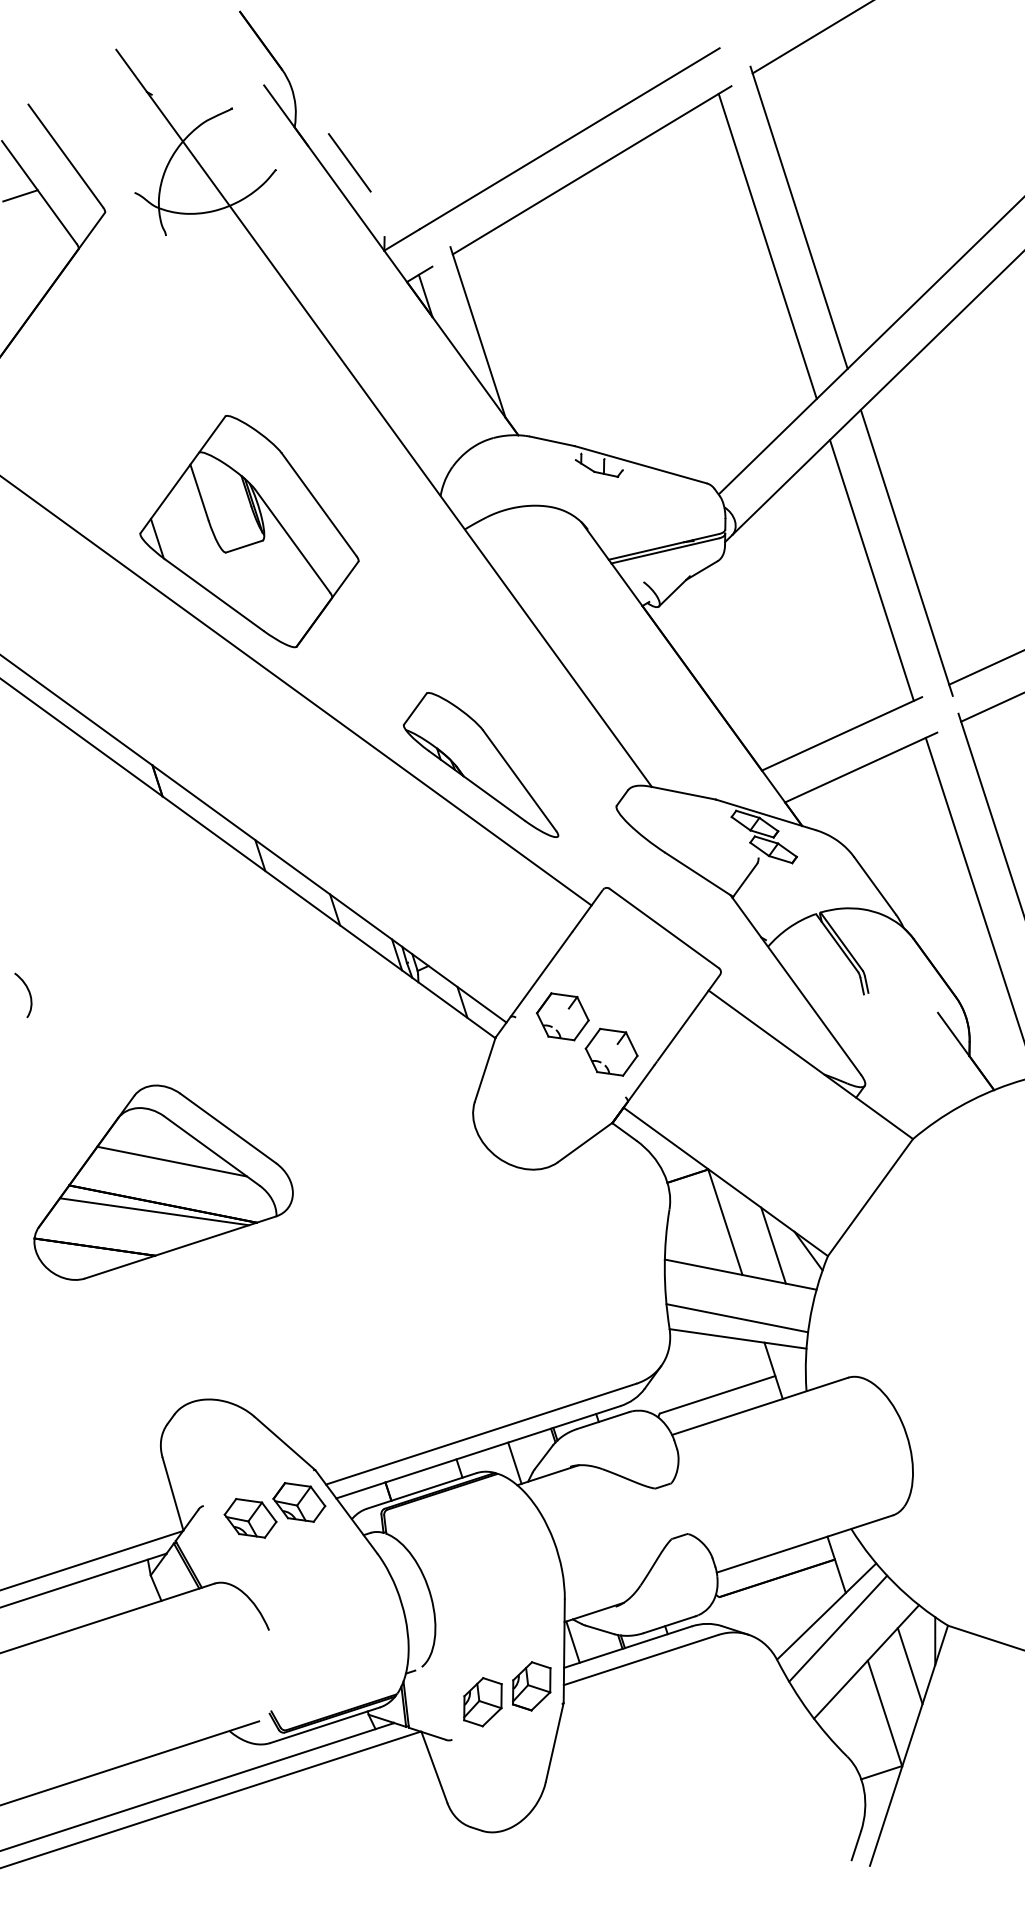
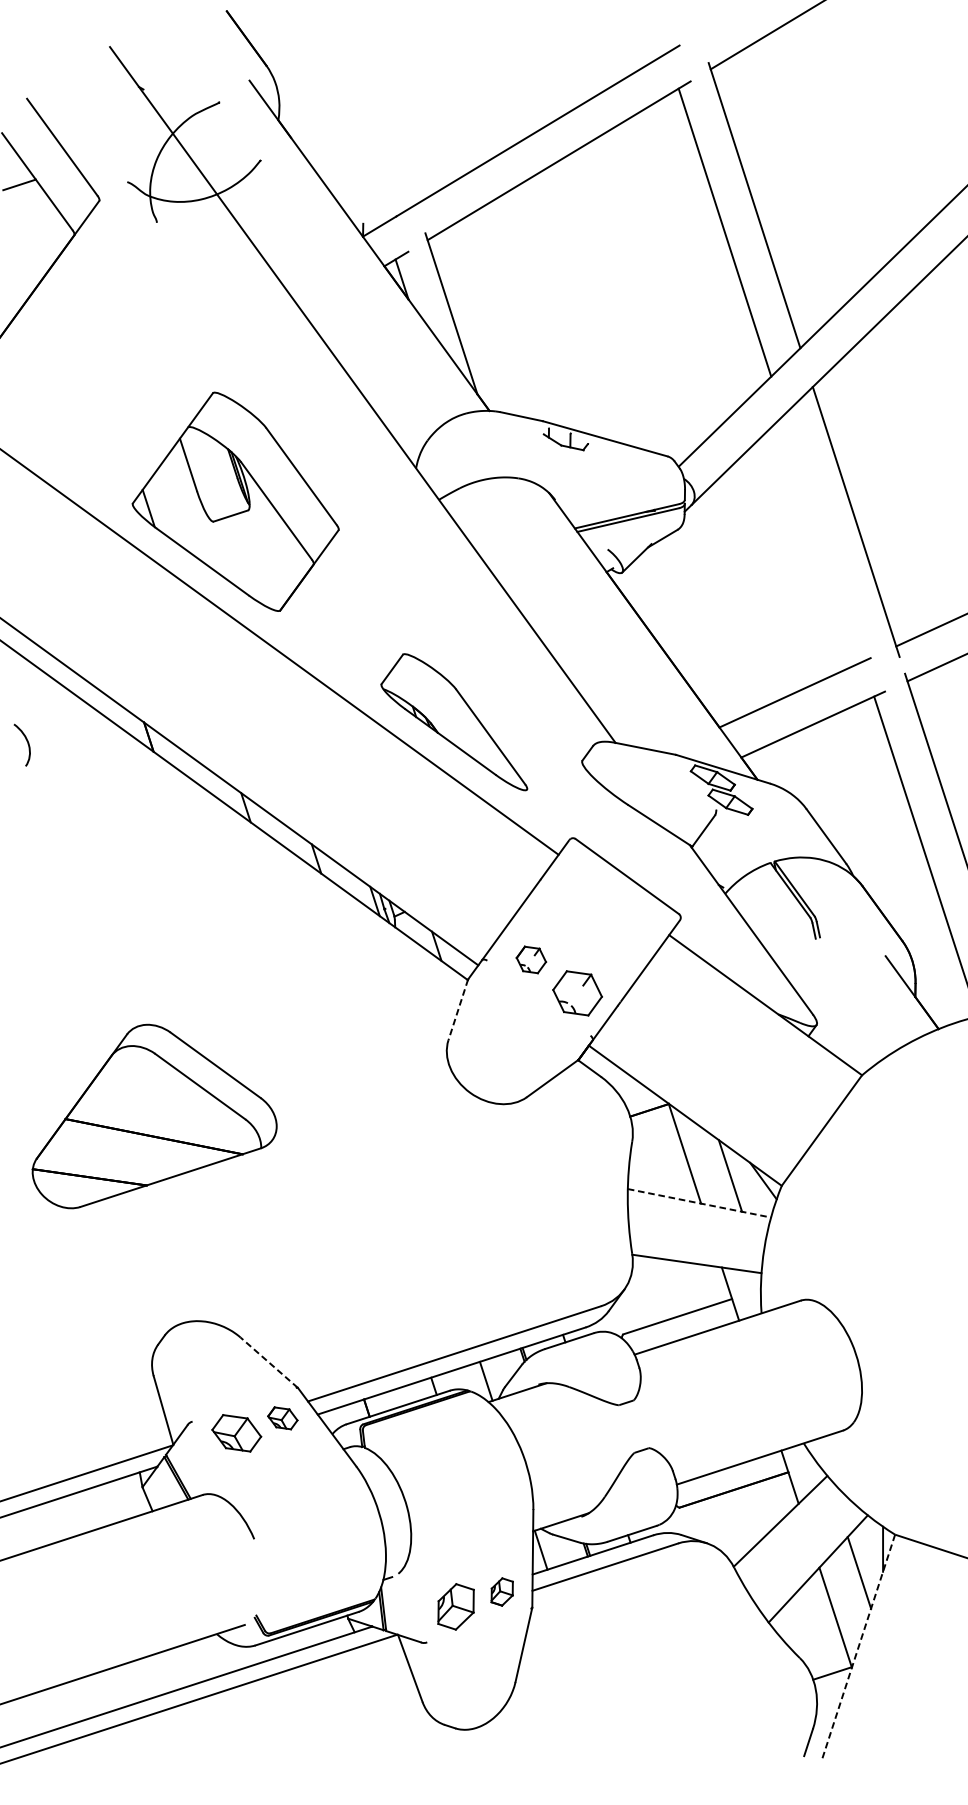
line: (349, 162) -> (330, 153), removed
line: (871, 569) -> (822, 537), removed
curve: (28, 992) -> (27, 742), moved
part: (562, 1016) -> (531, 959), size x0.6
line: (485, 1069) -> (458, 1009), solid -> dashed
line: (172, 1161) -> (163, 1096), removed
line: (154, 1211) -> (146, 1143), removed
line: (741, 1274) -> (700, 1203), solid -> dashed
line: (737, 1318) -> (696, 1244), removed
line: (284, 1443) -> (268, 1362), solid -> dashed
part: (299, 1502) -> (282, 1418), size x0.6
line: (838, 1628) -> (791, 1537), removed
part: (531, 1686) -> (501, 1592), size x0.6
line: (908, 1746) -> (857, 1648), solid -> dashed

